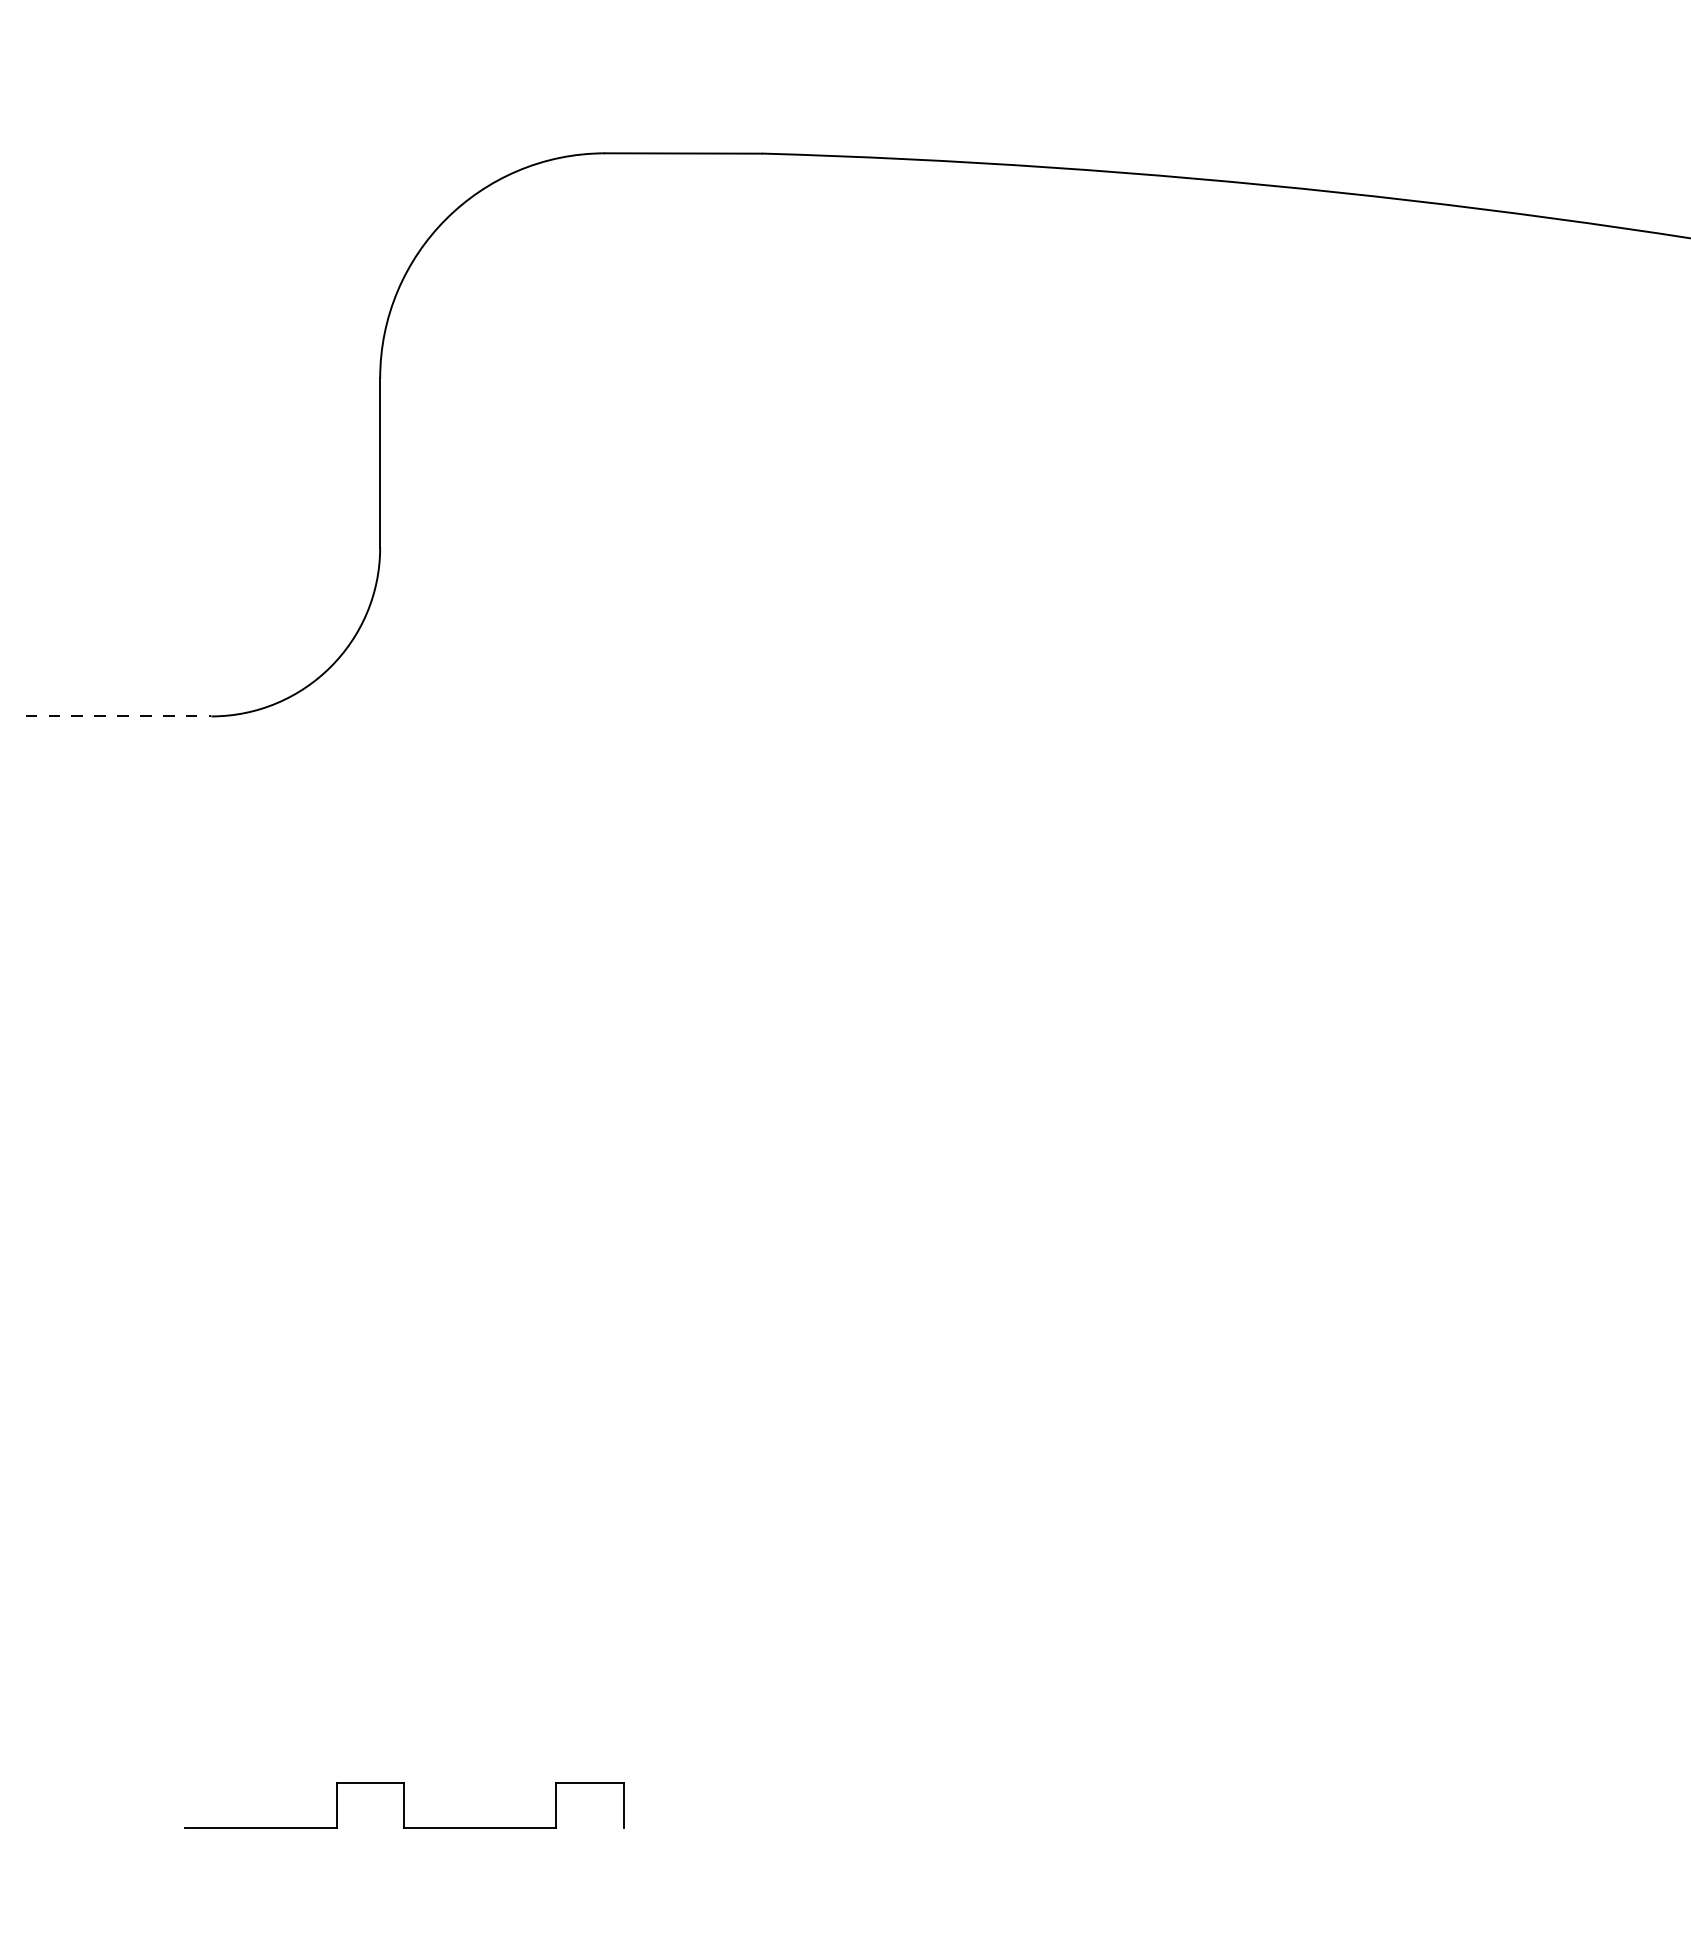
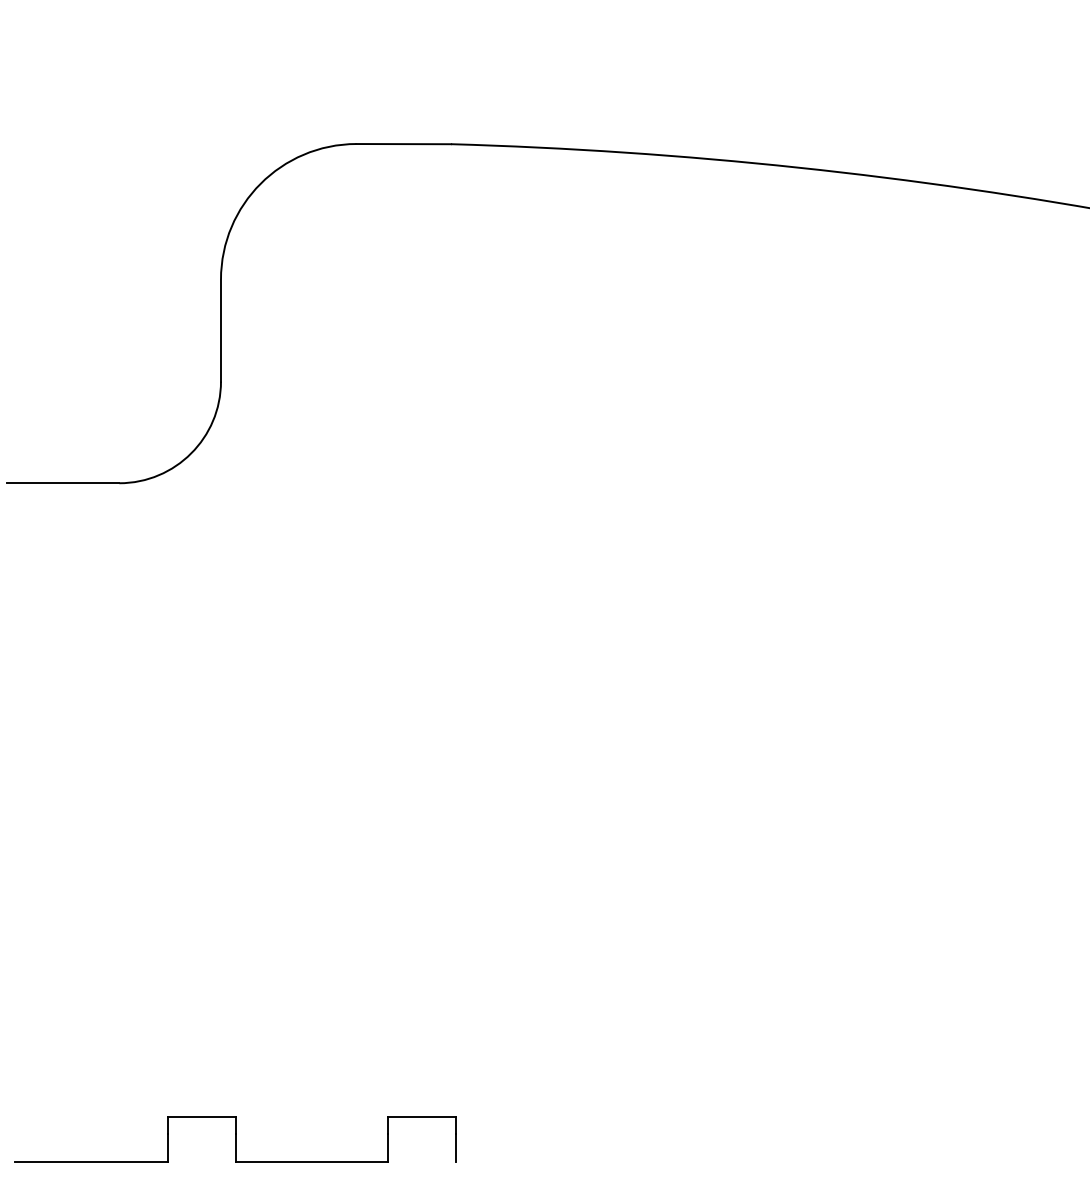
line: (118, 716) -> (63, 483), dashed -> solid
part: (404, 1805) -> (235, 1139), size x1.67

